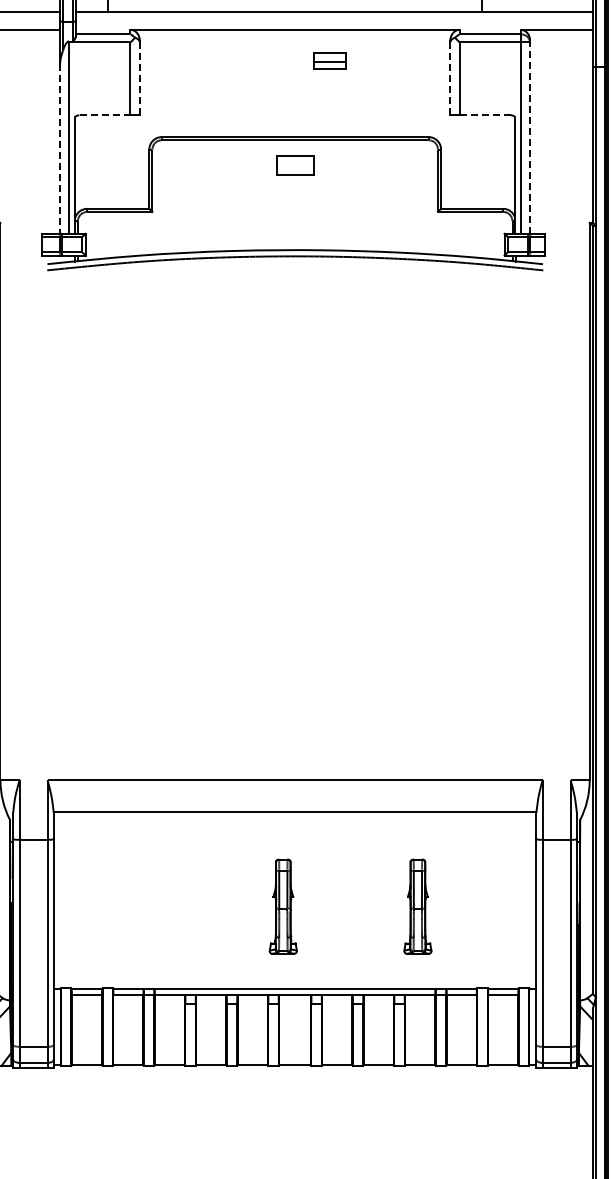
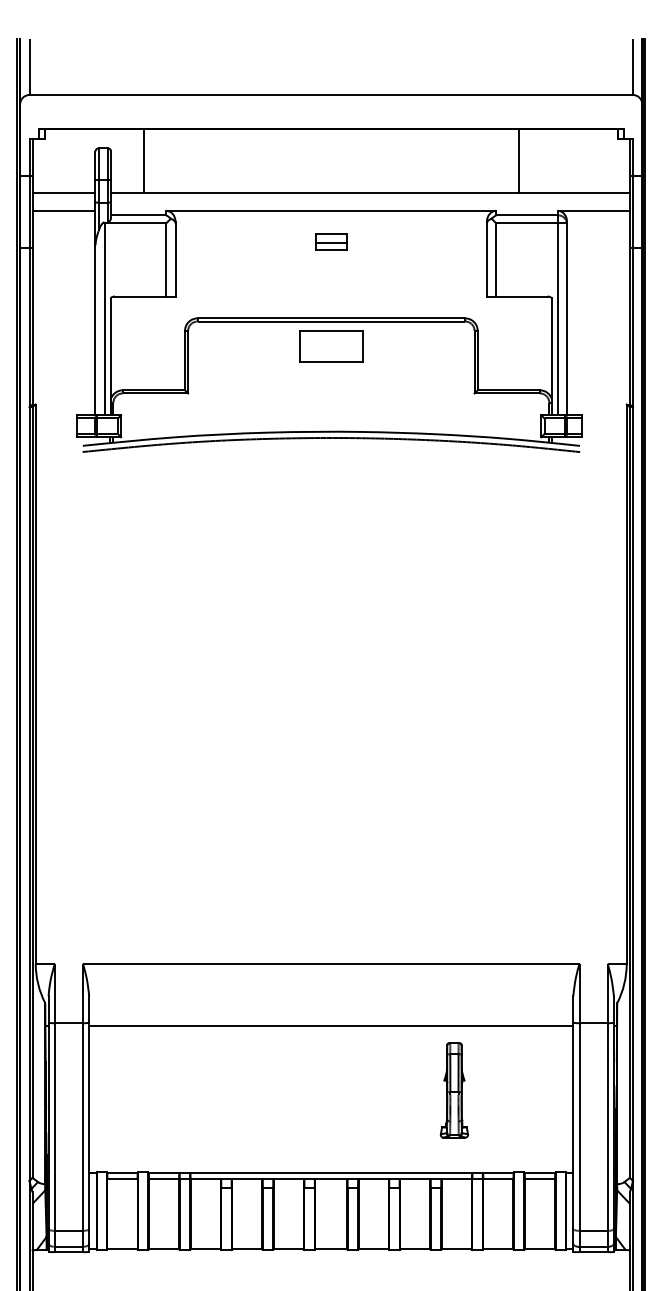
part: (330, 60) -> (331, 241), moved
line: (139, 78) -> (175, 259), dashed -> solid
line: (449, 78) -> (486, 259), dashed -> solid
line: (104, 115) -> (140, 296), dashed -> solid
line: (484, 115) -> (521, 296), dashed -> solid
line: (530, 138) -> (567, 319), dashed -> solid
line: (60, 149) -> (95, 330), dashed -> solid
part: (295, 165) -> (331, 346), size x1.67
line: (295, 812) -> (331, 1025), moved
part: (282, 906) -> (318, 1090), removed

